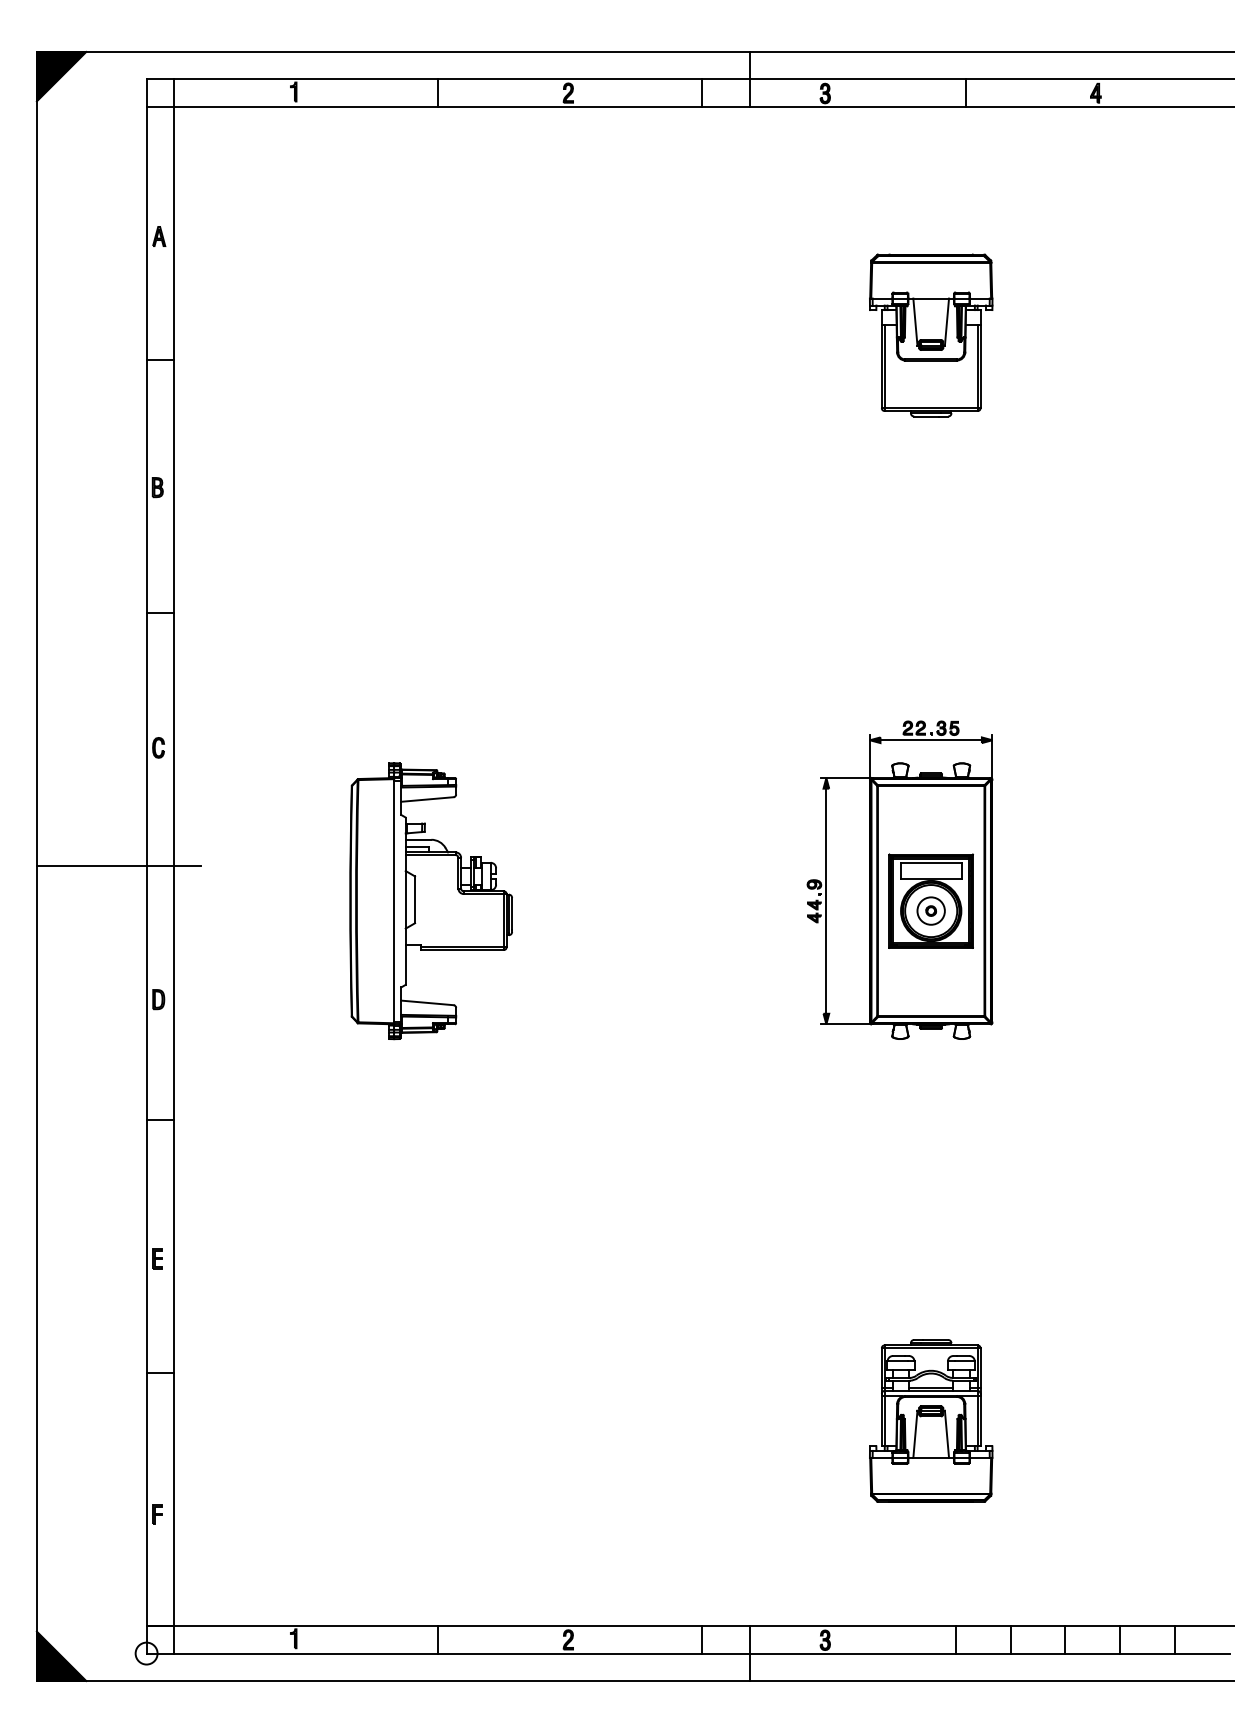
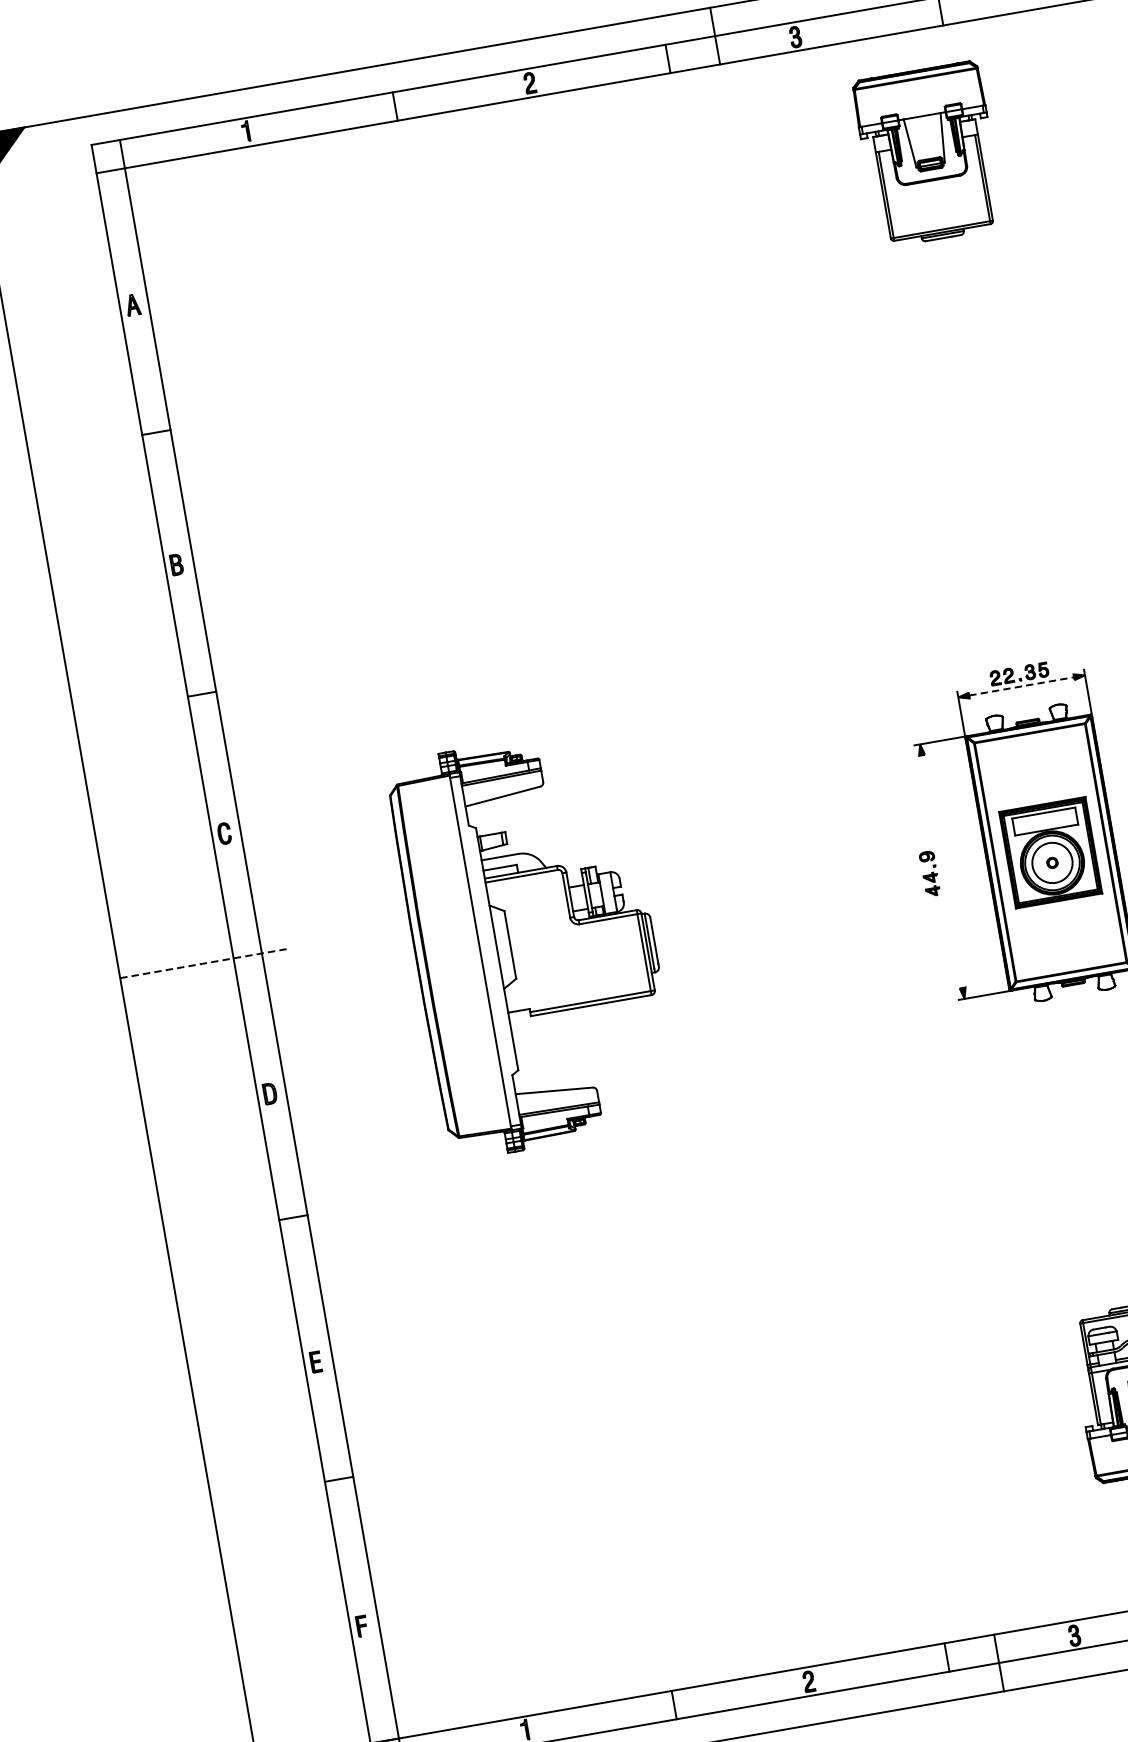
part: (931, 335) -> (929, 154), moved
line: (931, 740) -> (1022, 686), solid -> dashed
line: (119, 866) -> (205, 963), solid -> dashed
line: (826, 900) -> (942, 870), removed
part: (430, 901) -> (533, 943), size x1.4
circle: (930, 910) -> (1051, 862), size x1.4

